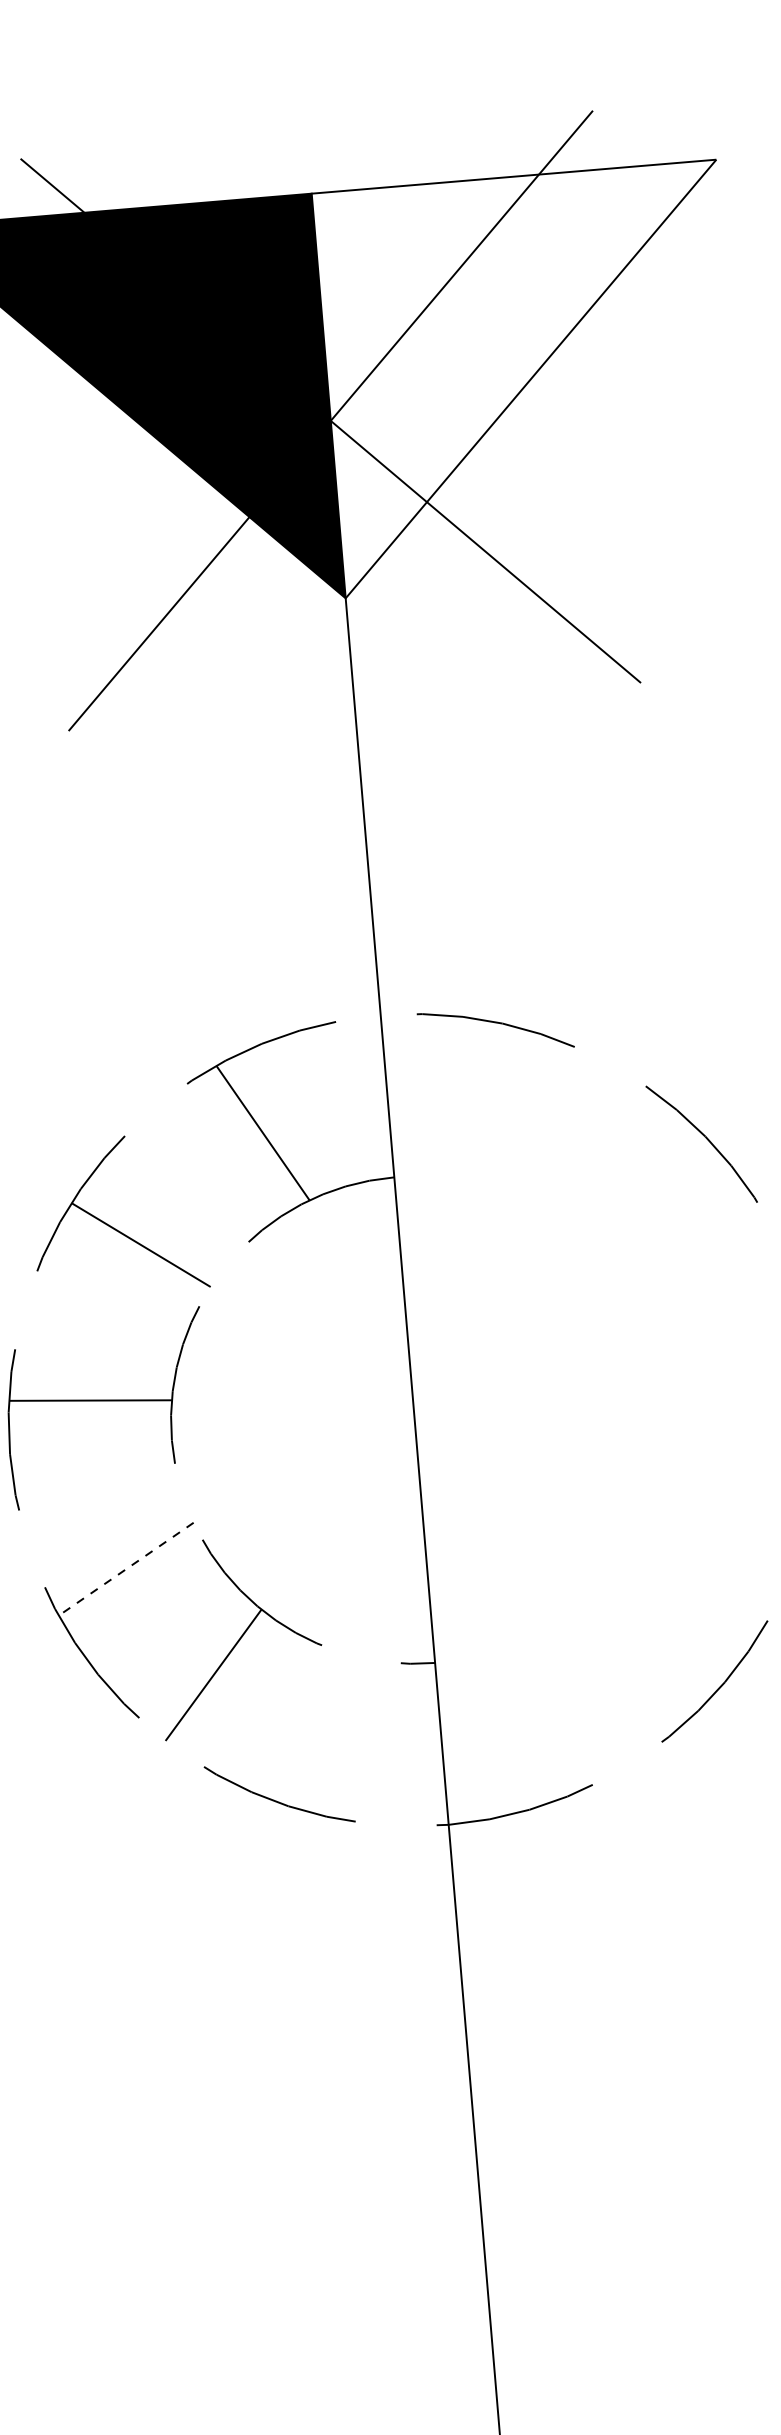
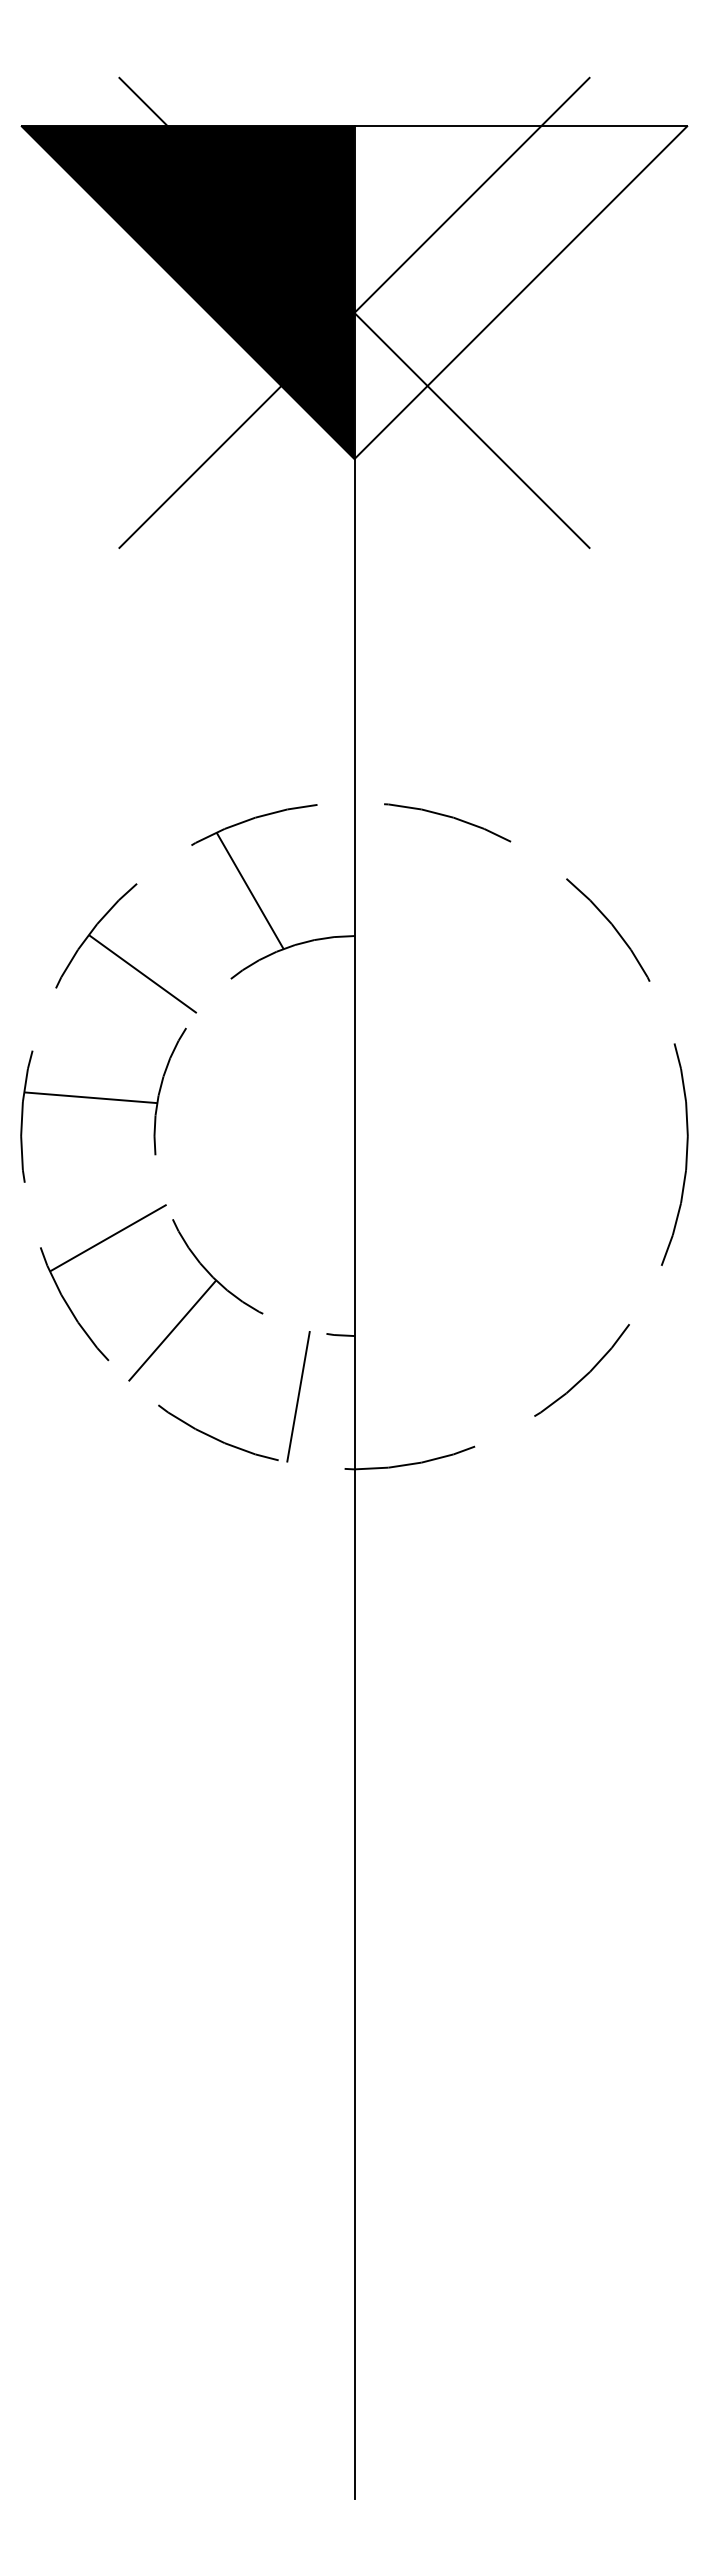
line: (125, 1569) -> (107, 1238), dashed -> solid
line: (373, 1742) -> (298, 1396), added

